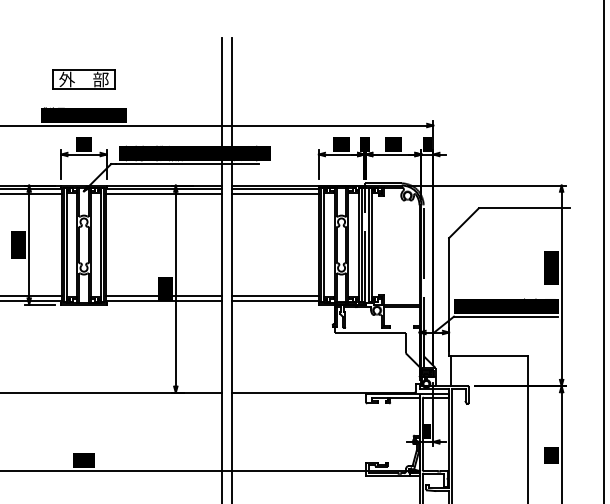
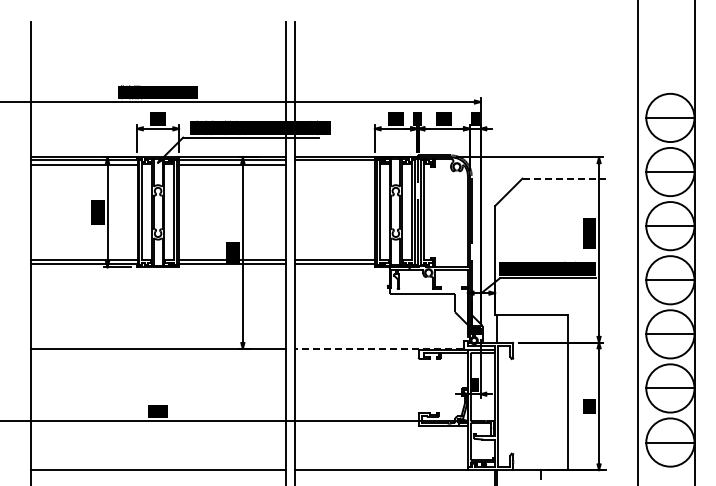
part: (83, 79) -> (157, 59), removed
line: (275, 194) -> (334, 165), removed
line: (524, 208) -> (564, 178), solid -> dashed
line: (322, 392) -> (378, 348), solid -> dashed

